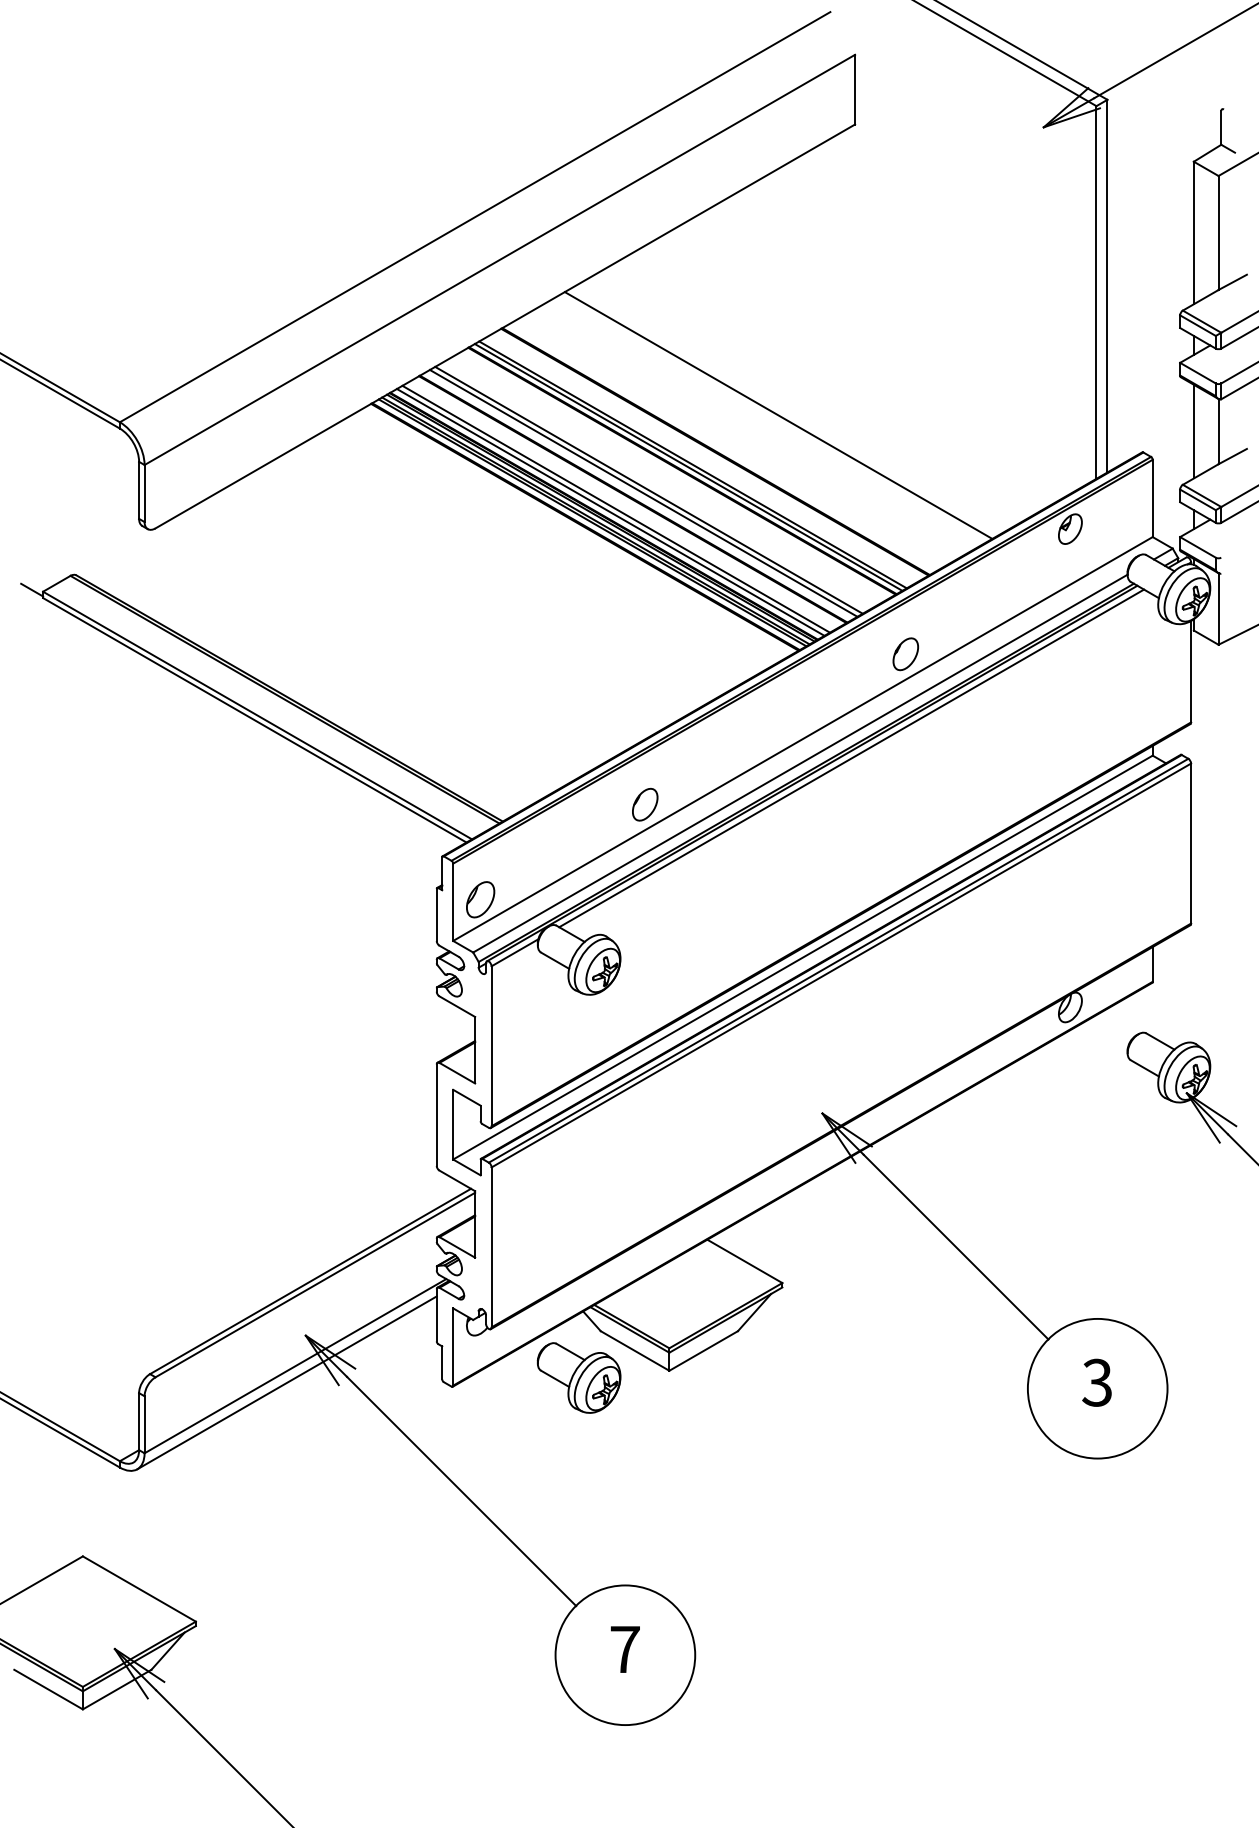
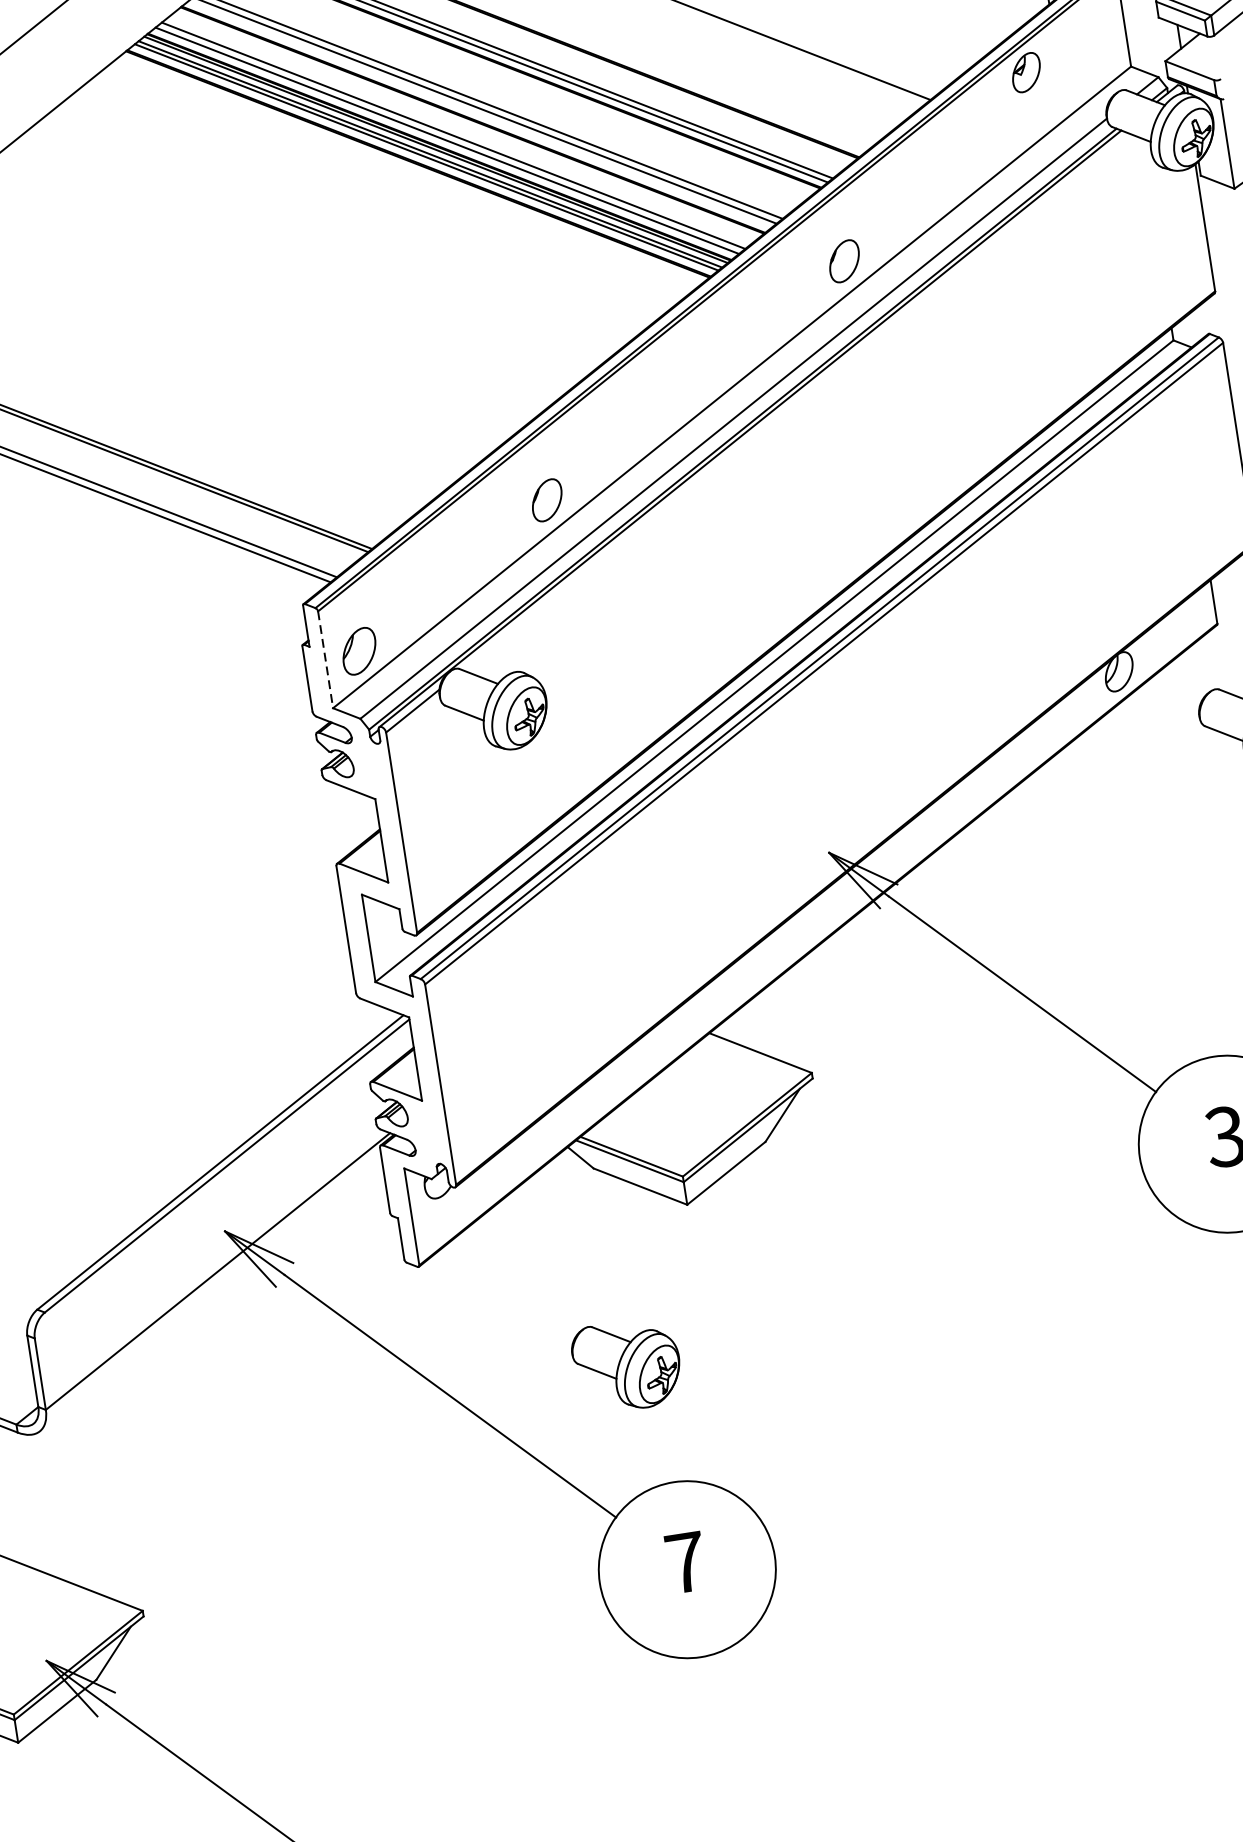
line: (851, 758) -> (796, 402), removed
line: (453, 902) -> (326, 659), solid -> dashed
part: (578, 1377) -> (626, 1365), moved
line: (286, 1382) -> (209, 1293), removed

